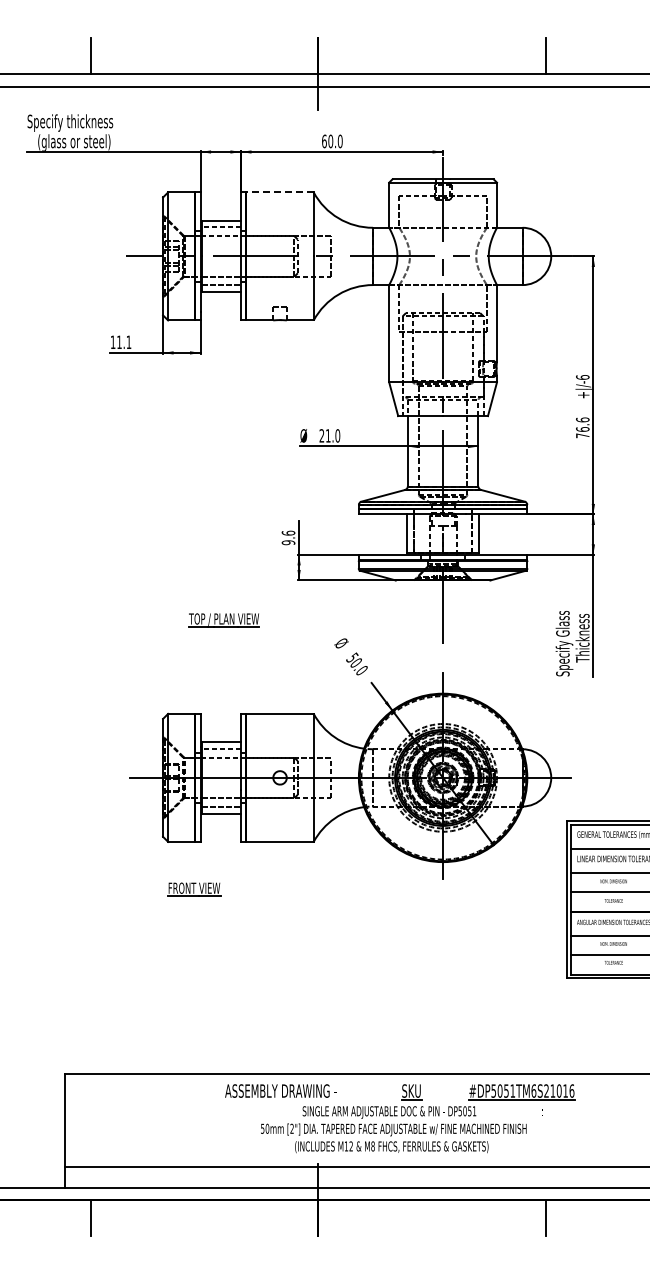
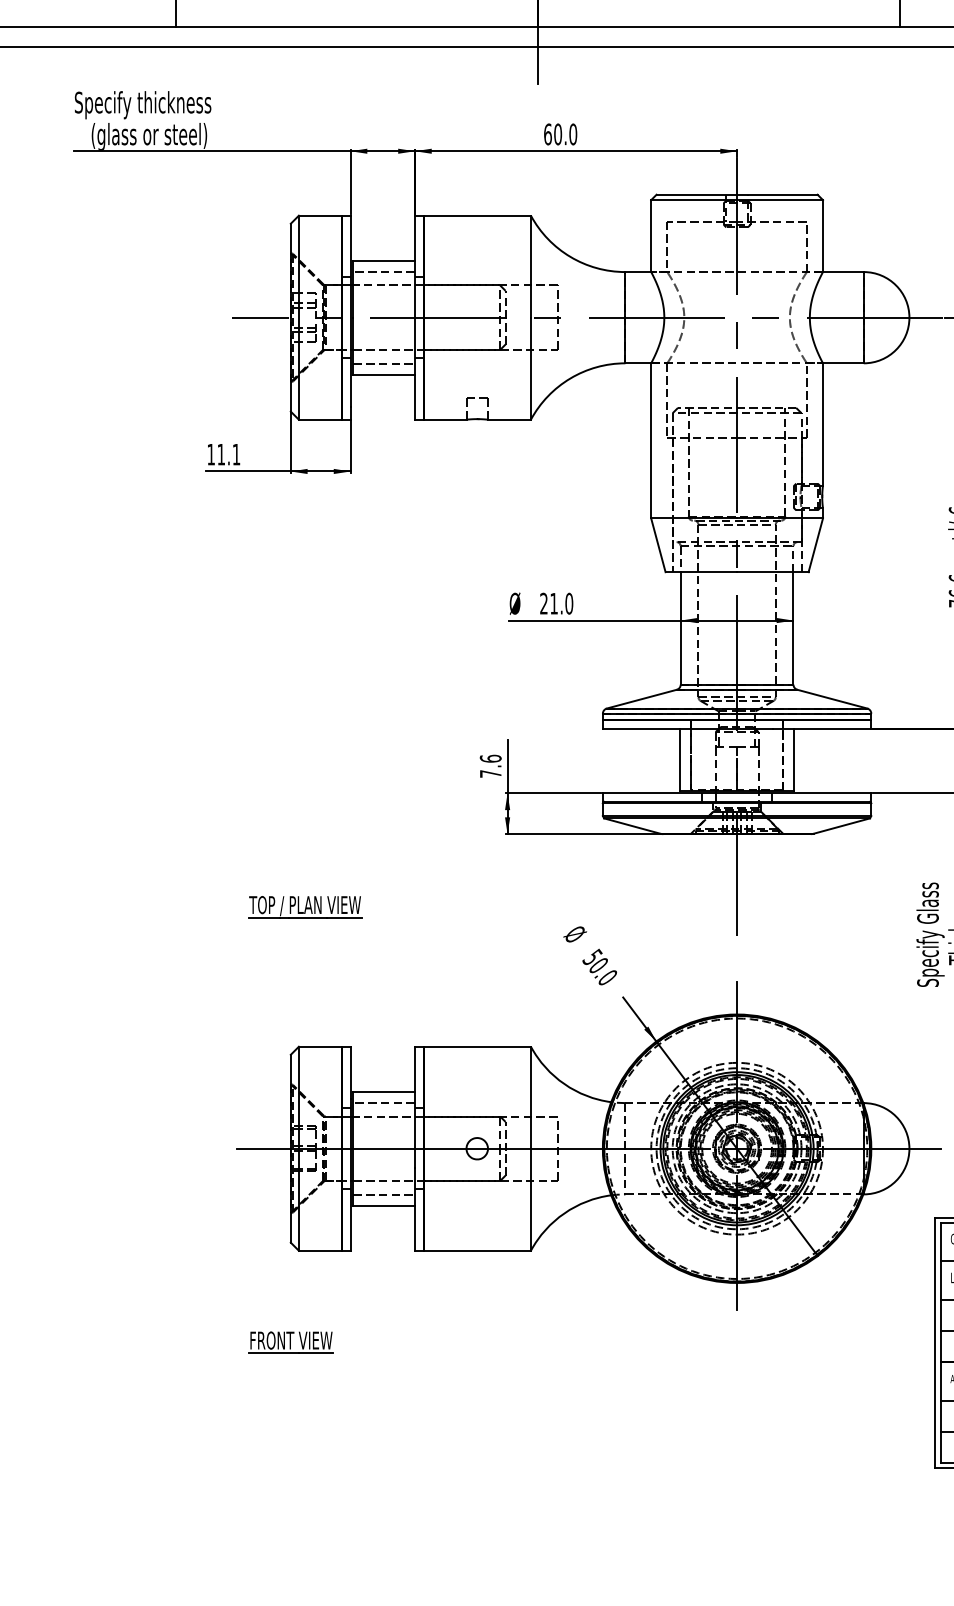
line: (280, 192) -> (477, 215), dashed -> solid
text: (288, 542) -> (490, 773), 9.6 -> 7.6
part: (223, 620) -> (304, 907), moved
part: (194, 889) -> (291, 1342), moved

